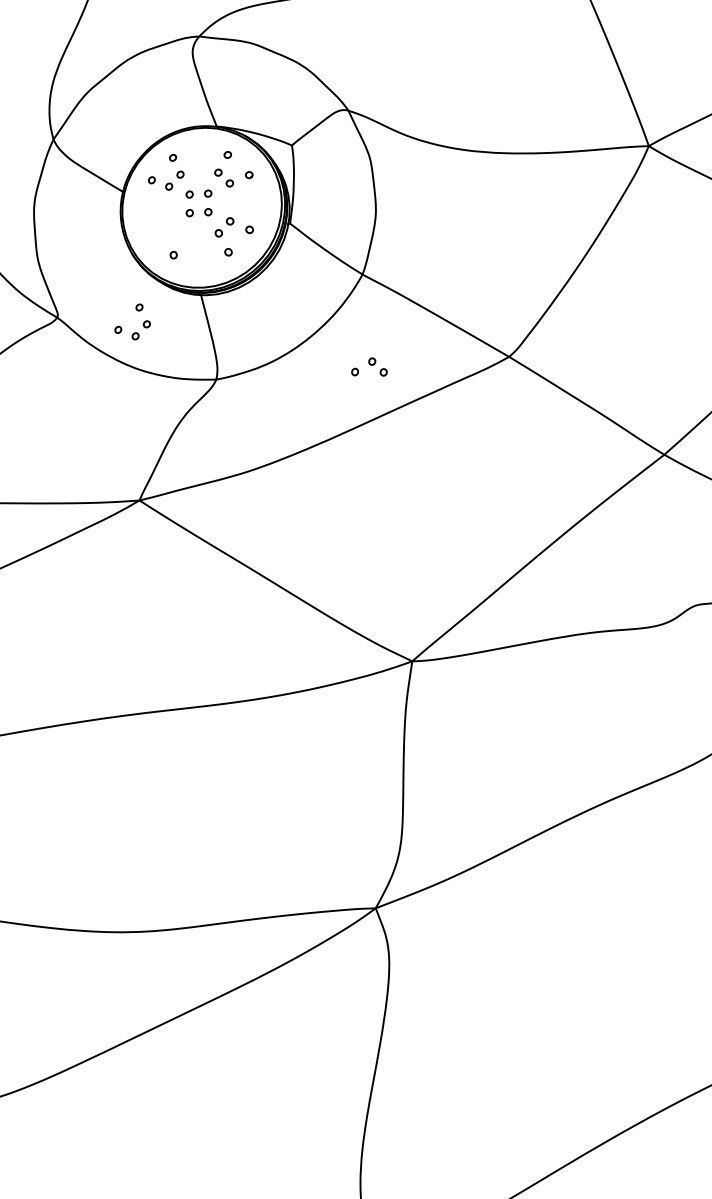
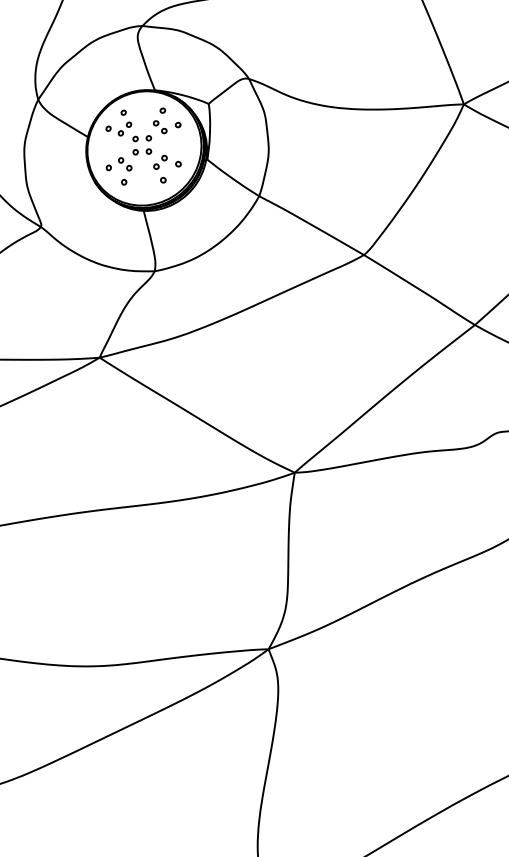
part: (136, 311) -> (97, 222), removed
part: (368, 367) -> (118, 164), moved

